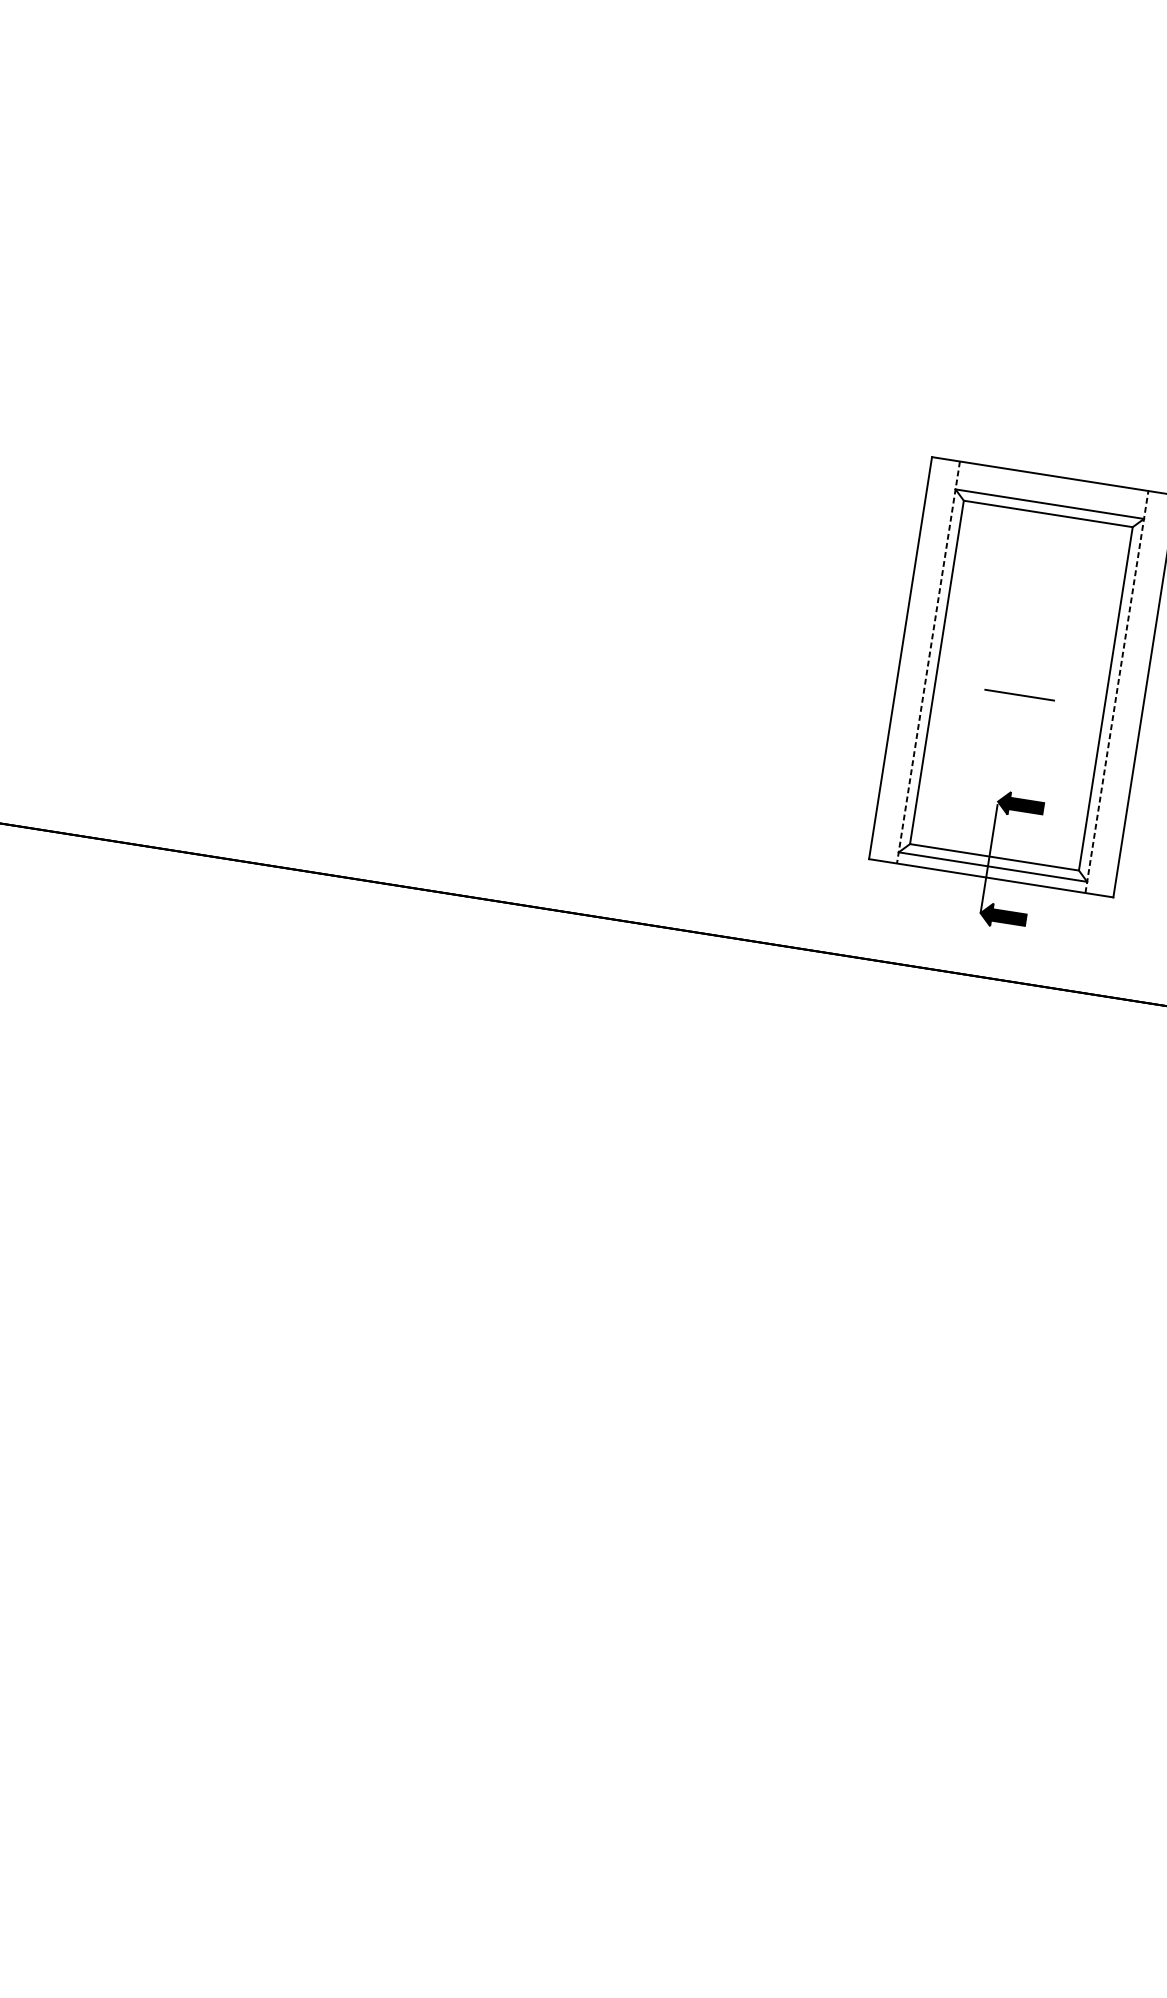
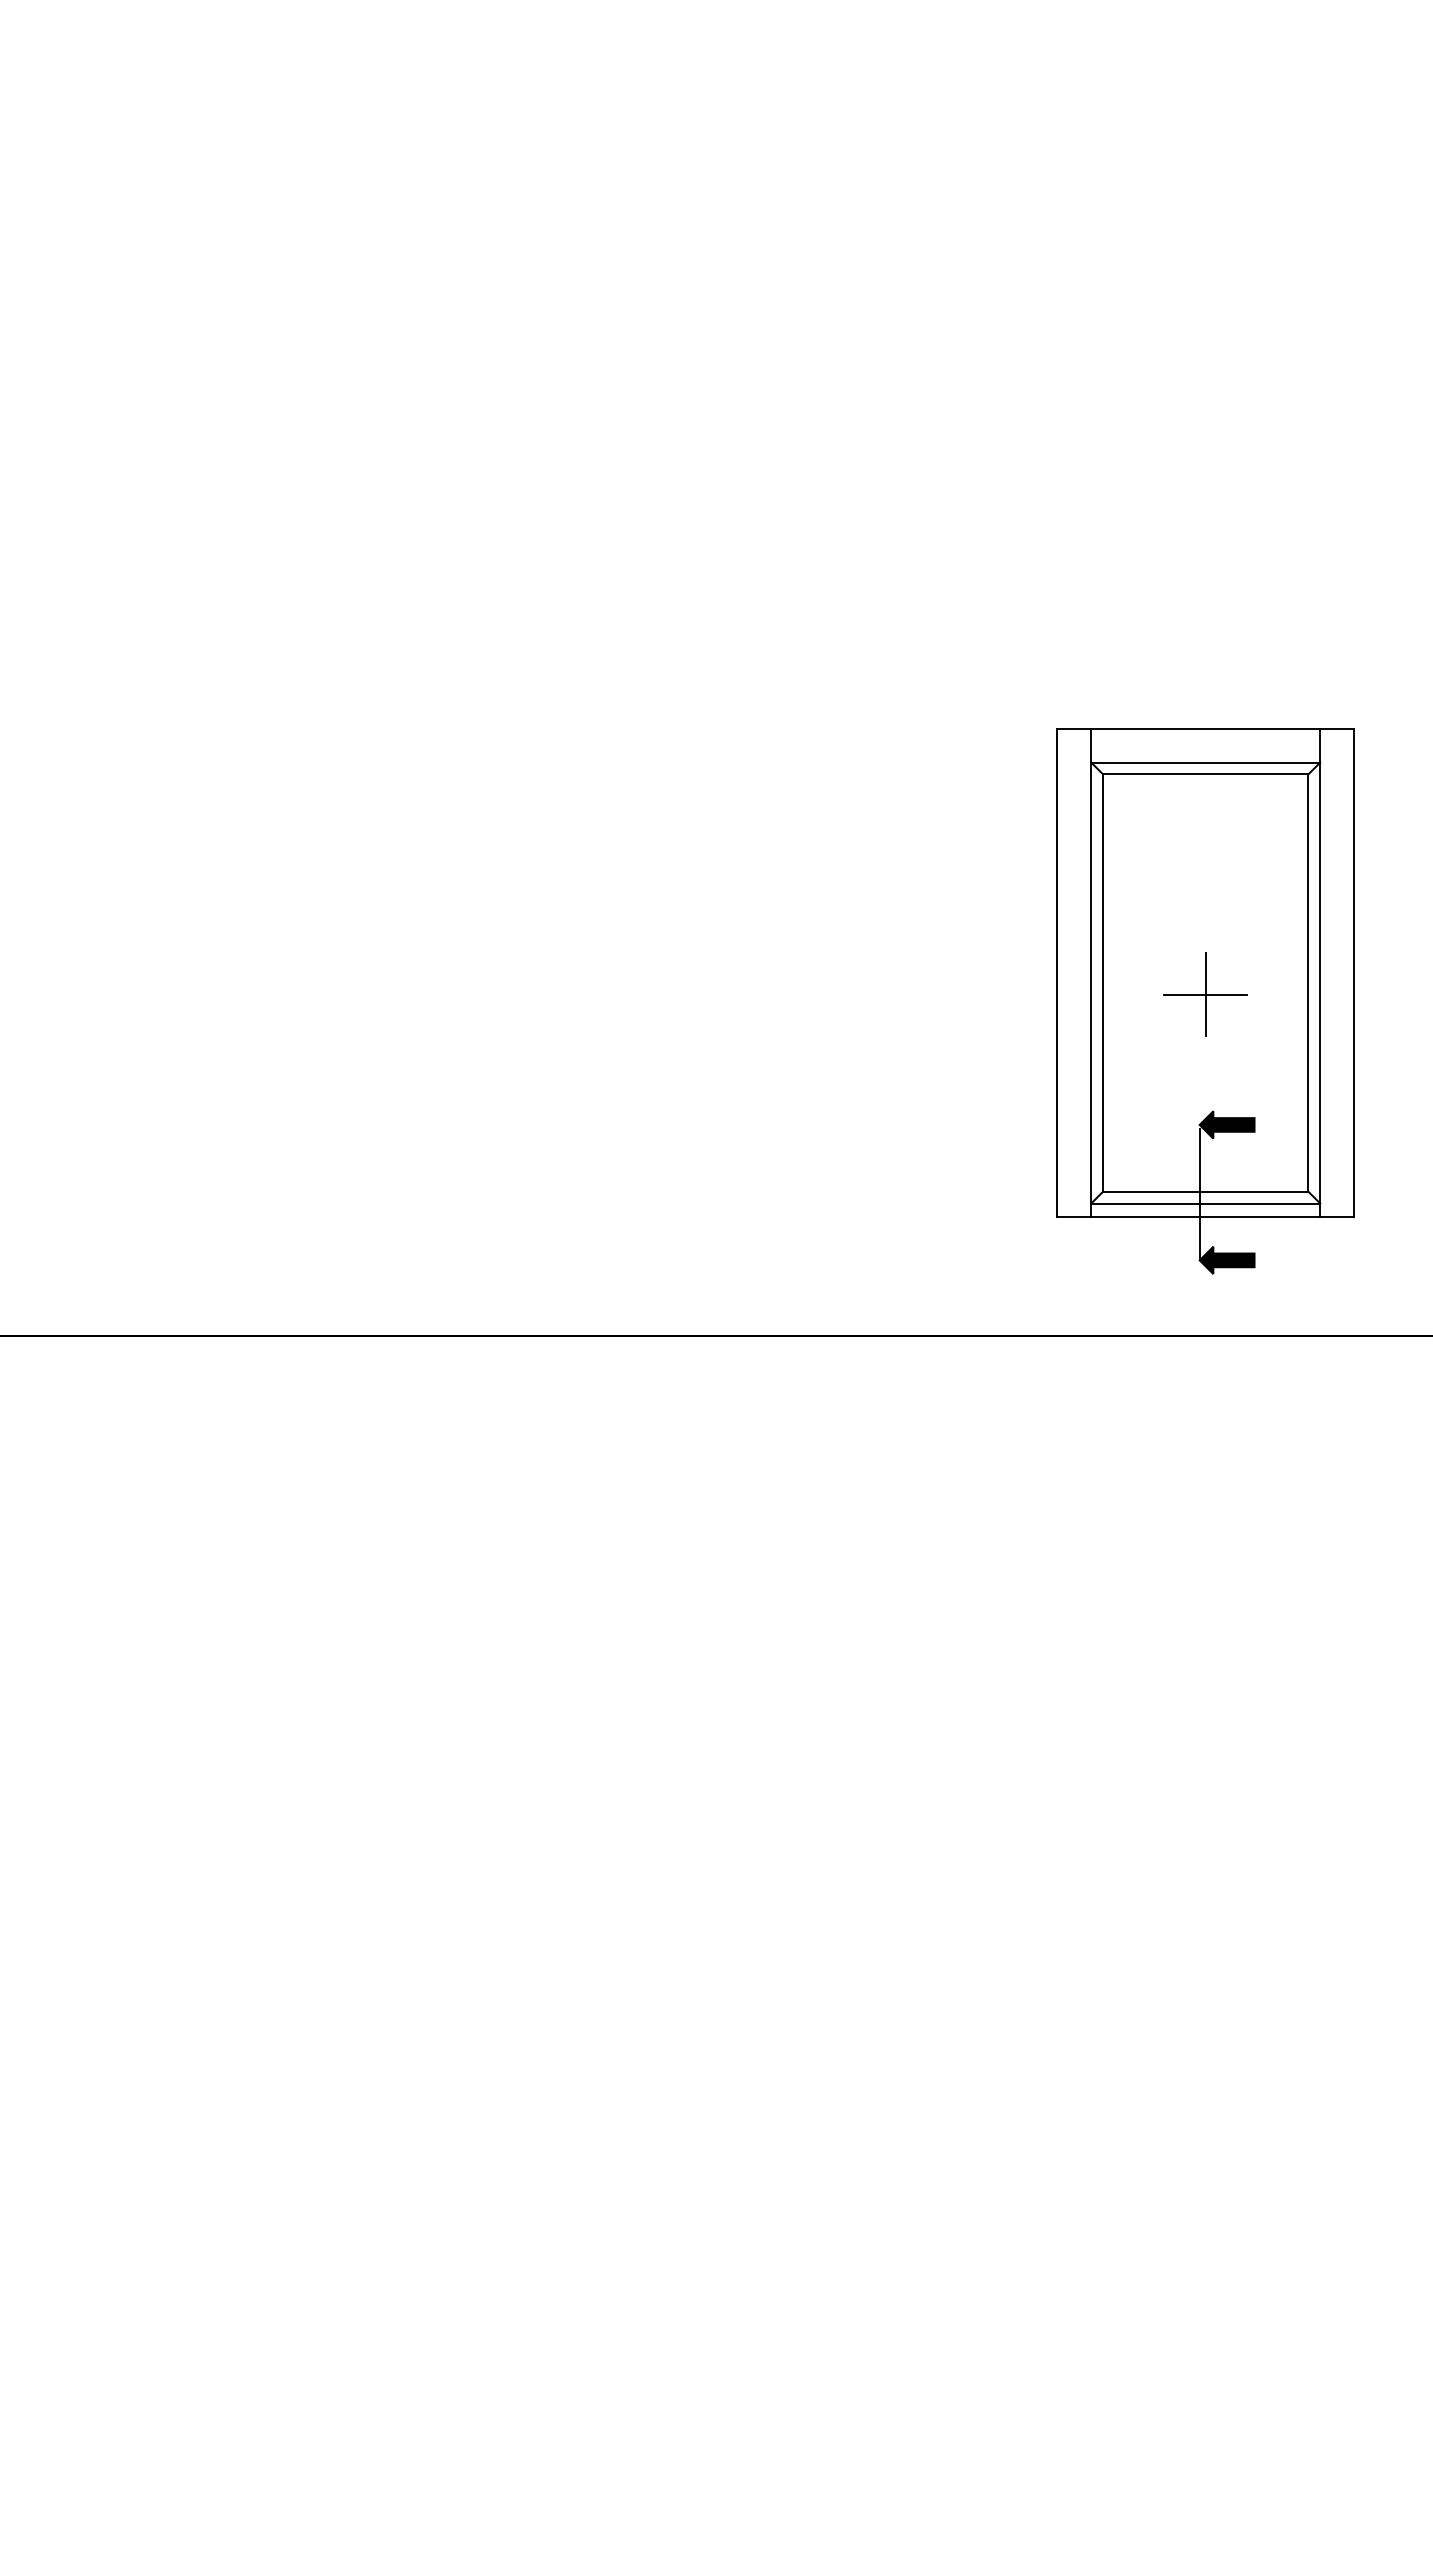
line: (928, 663) -> (1091, 973), dashed -> solid
line: (1117, 691) -> (1320, 972), dashed -> solid
line: (1019, 695) -> (1205, 994), added

